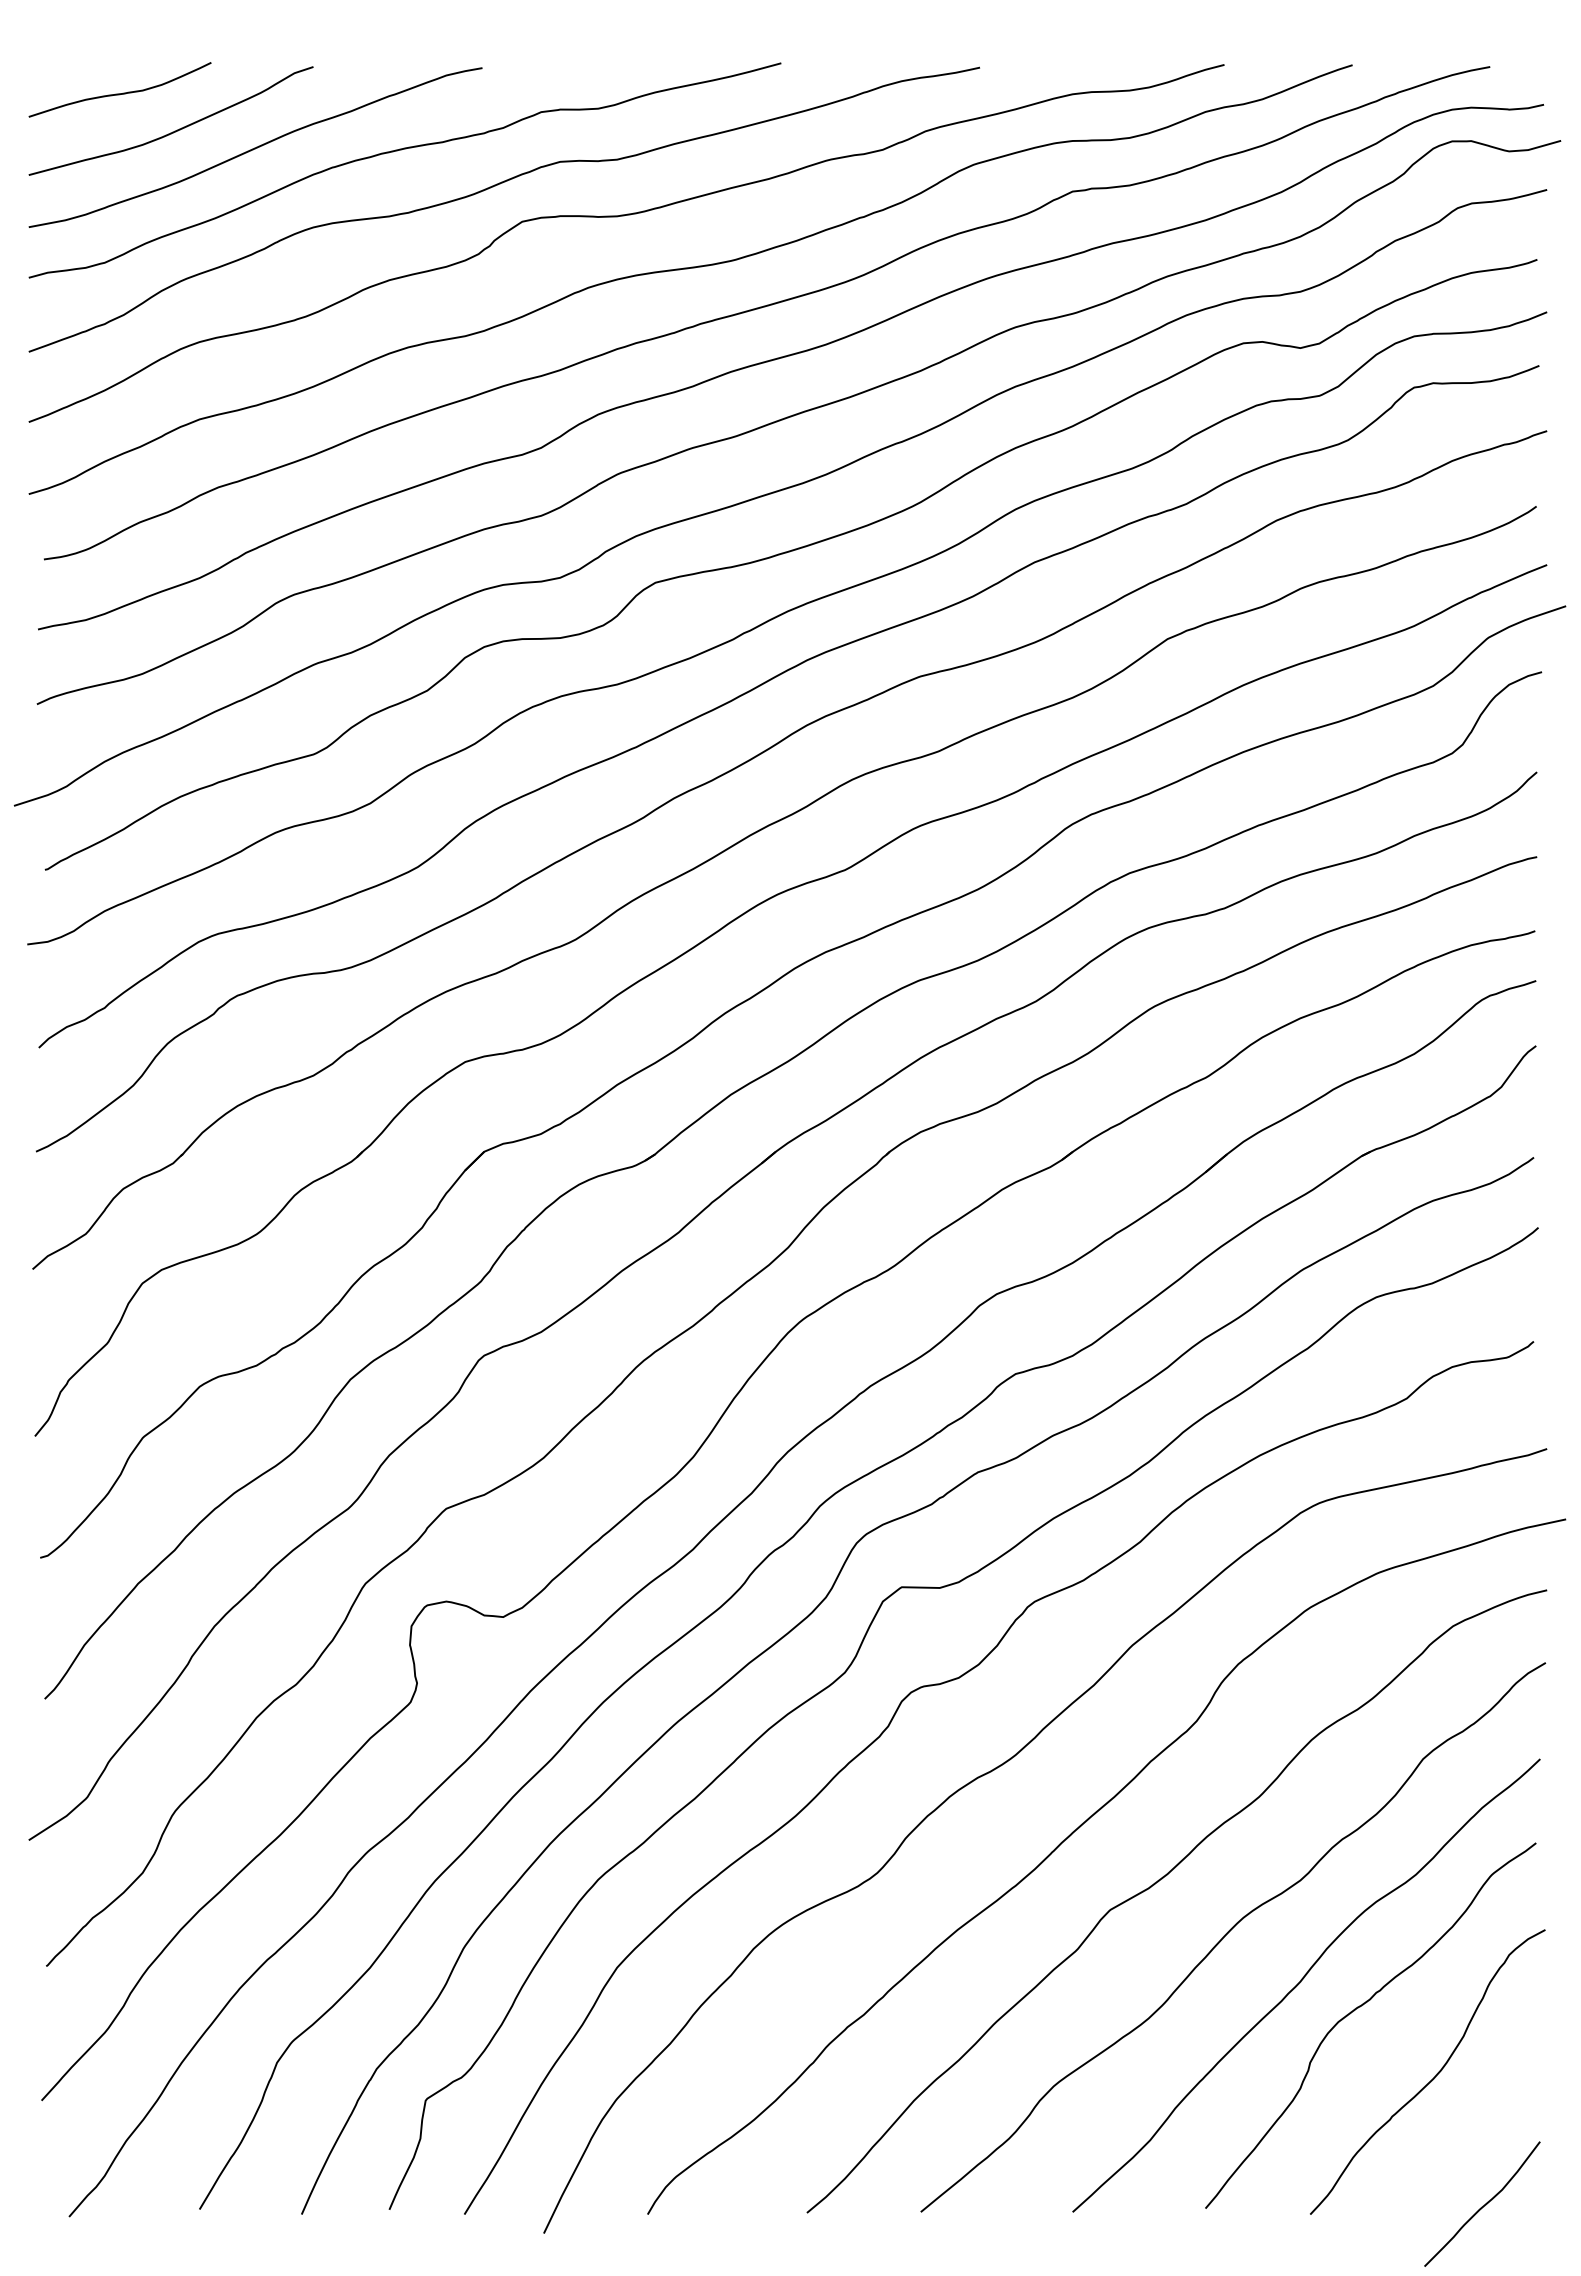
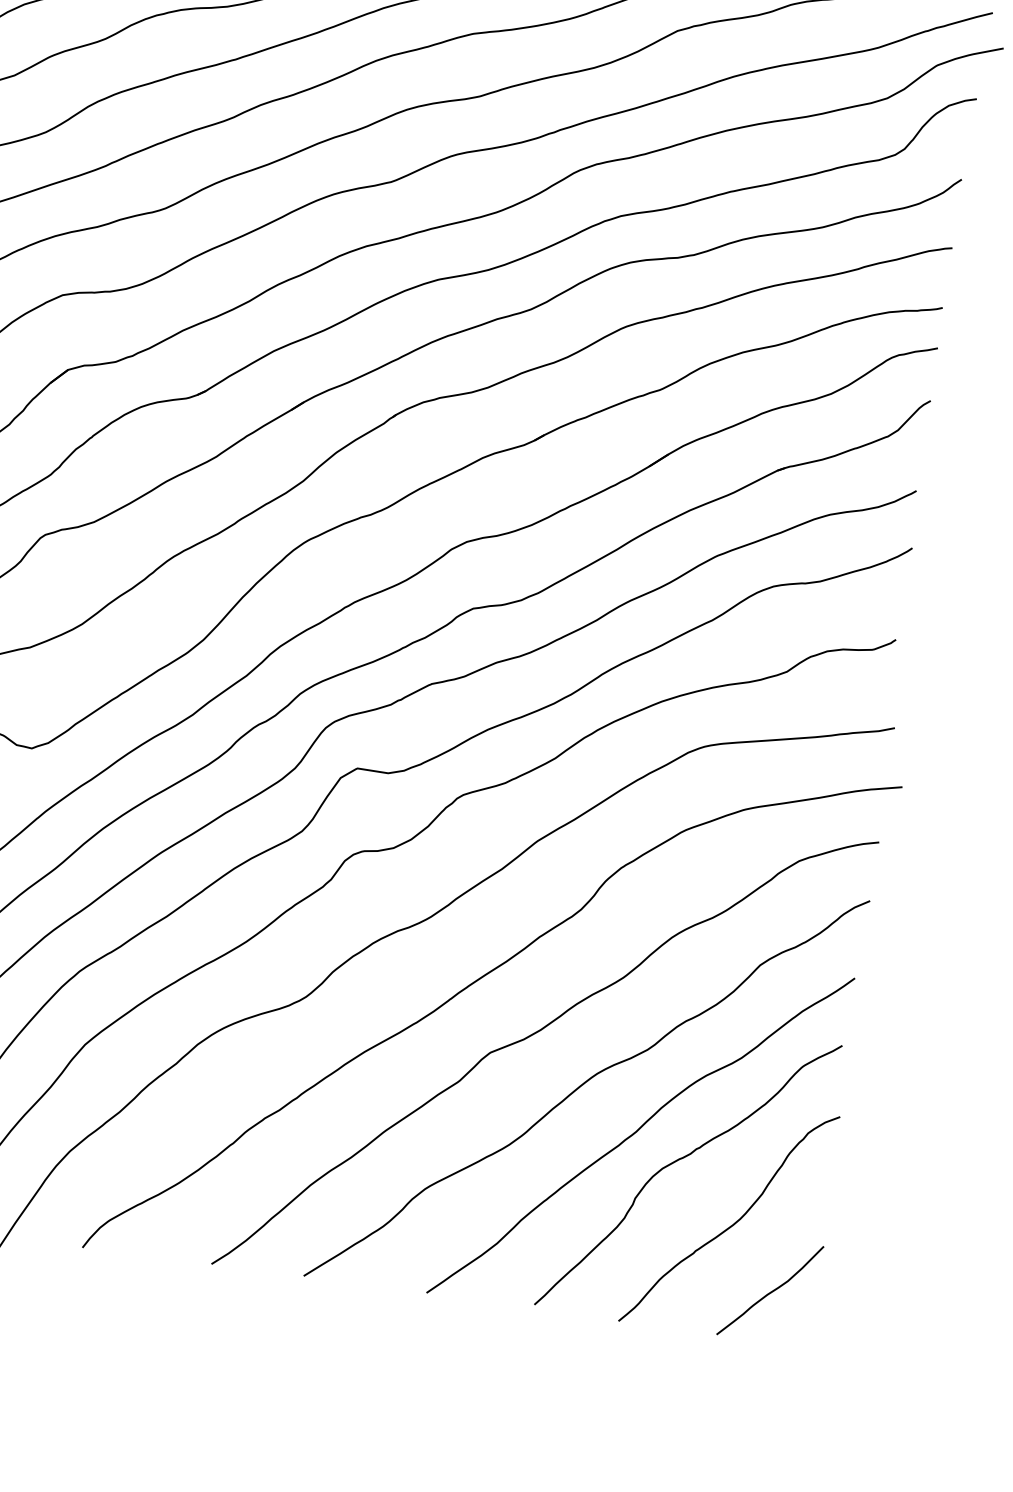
curve: (1484, 2204) -> (771, 1291), moved

